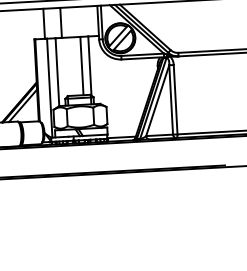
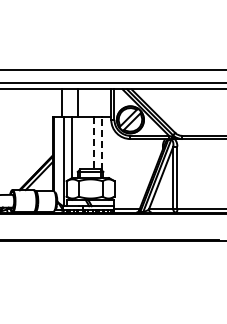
line: (82, 66) -> (94, 143), solid -> dashed
line: (89, 66) -> (101, 143), solid -> dashed

